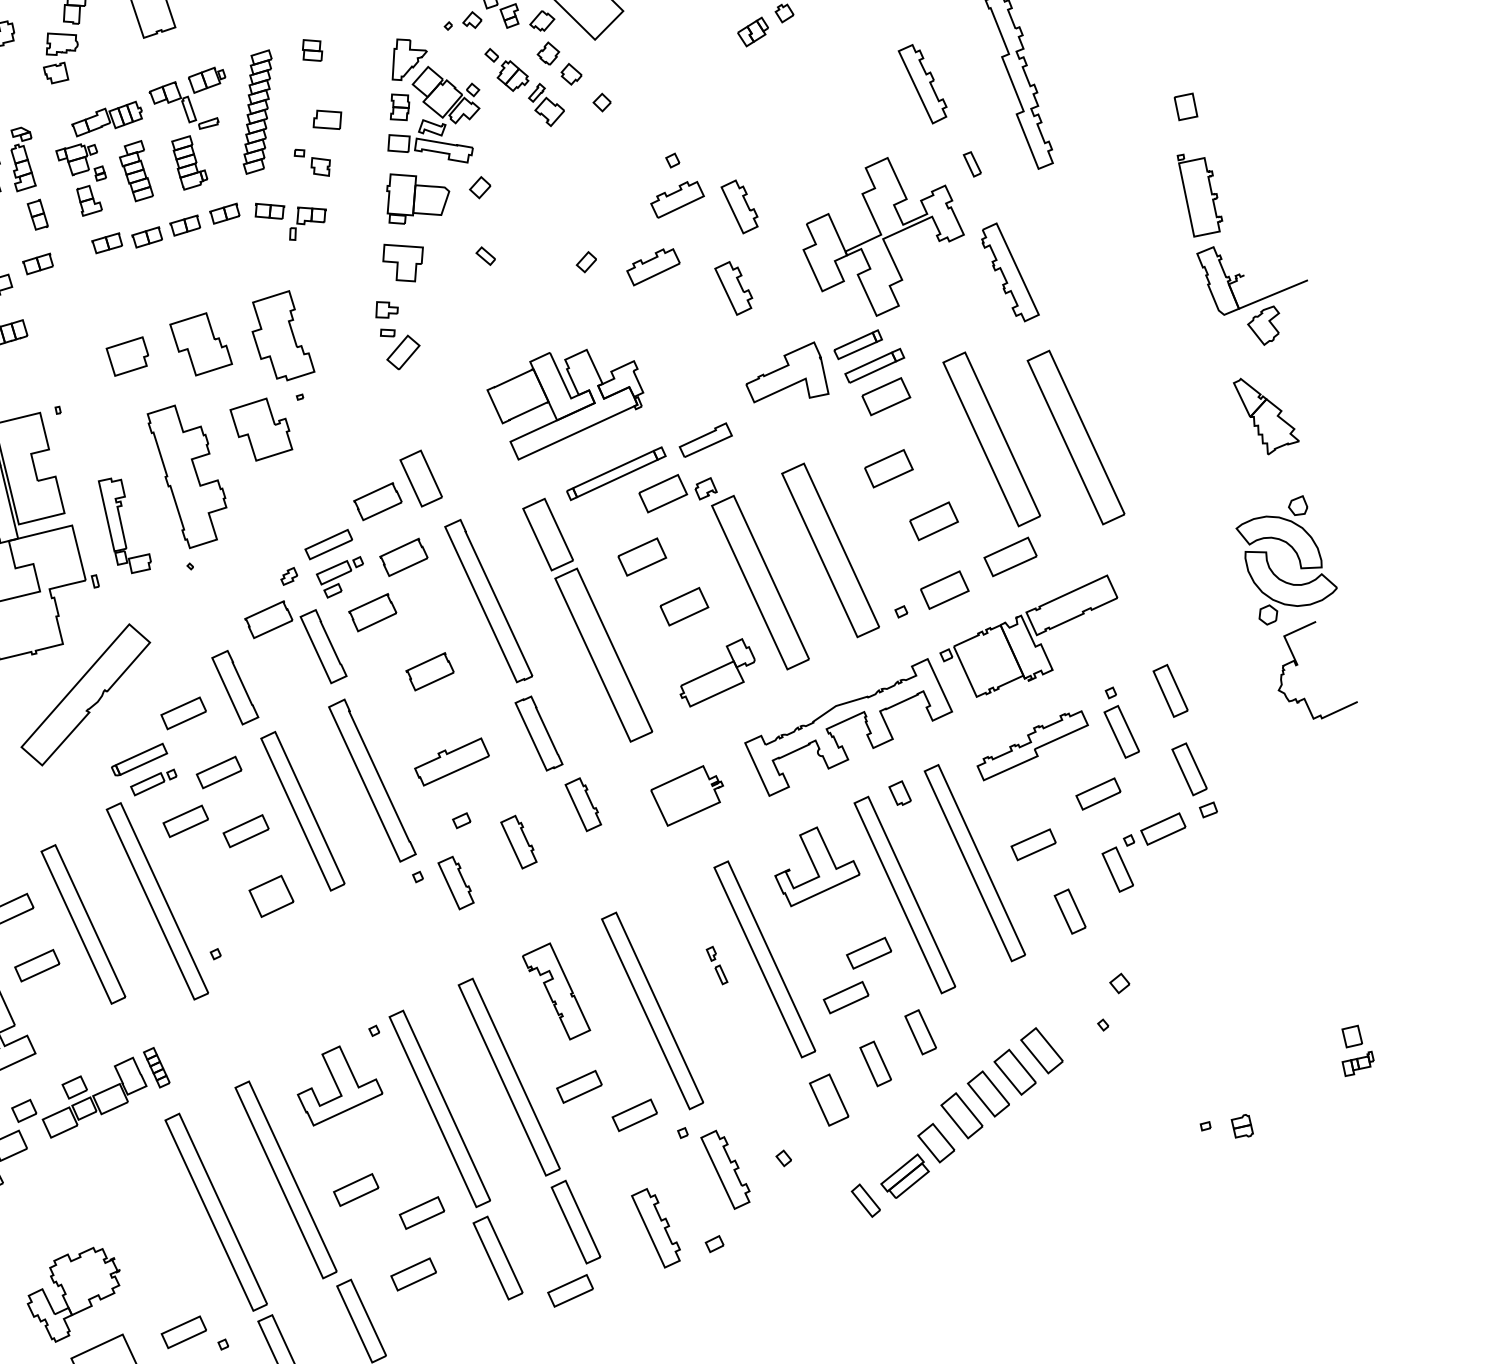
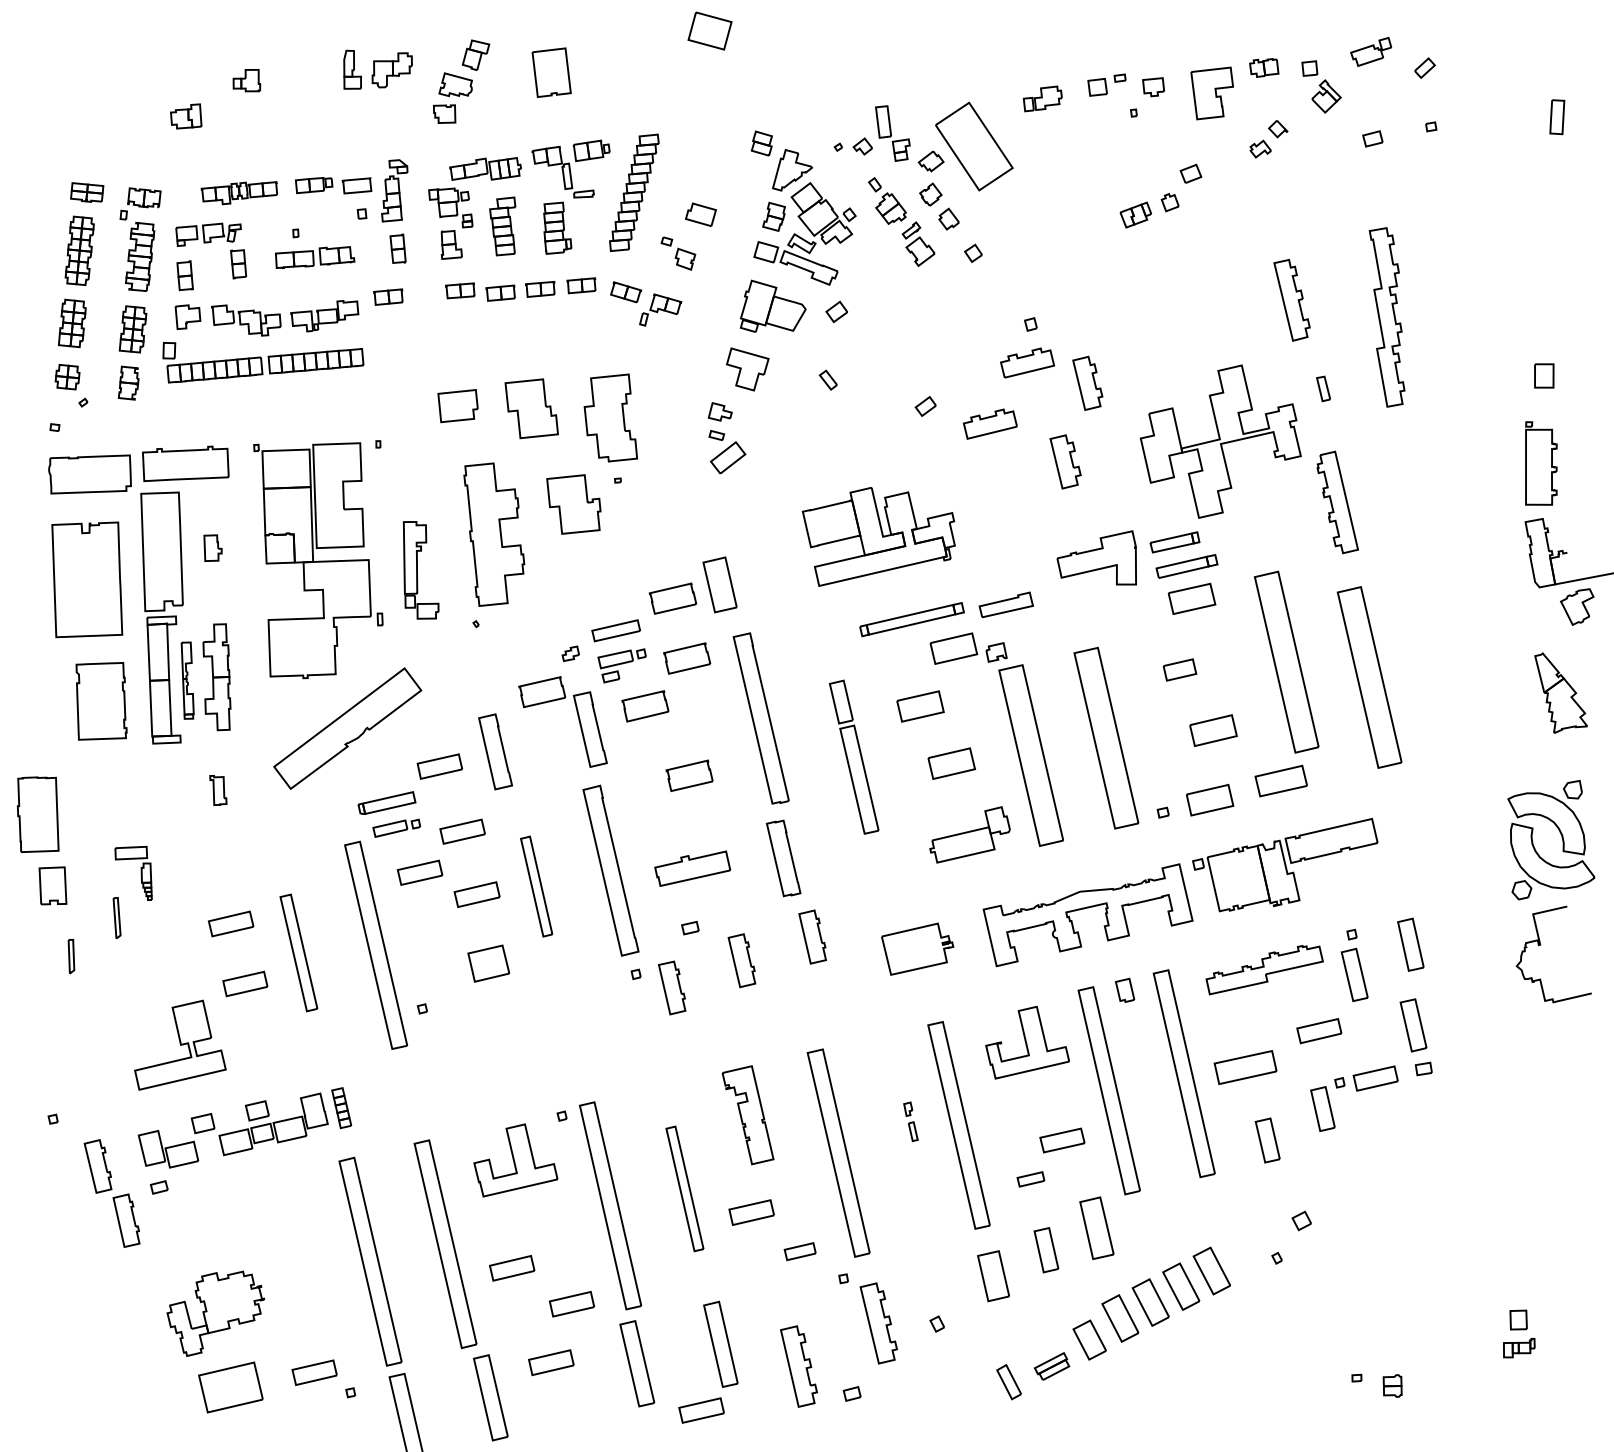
part: (311, 50) -> (761, 143), moved
part: (888, 468) -> (1179, 669), size x0.7
part: (586, 619) -> (853, 756), size x0.6
part: (302, 811) -> (536, 886), size x0.6
part: (1033, 844) -> (1245, 1067), size x1.4
part: (82, 924) -> (298, 952), size x0.7
part: (845, 997) -> (1030, 1179), size x0.6
part: (920, 1032) -> (1096, 1228), size x1.4
part: (508, 1076) -> (684, 1188), size x0.6
part: (635, 1115) -> (800, 1251), size x0.7
part: (904, 1176) -> (1051, 1366), size x0.7

